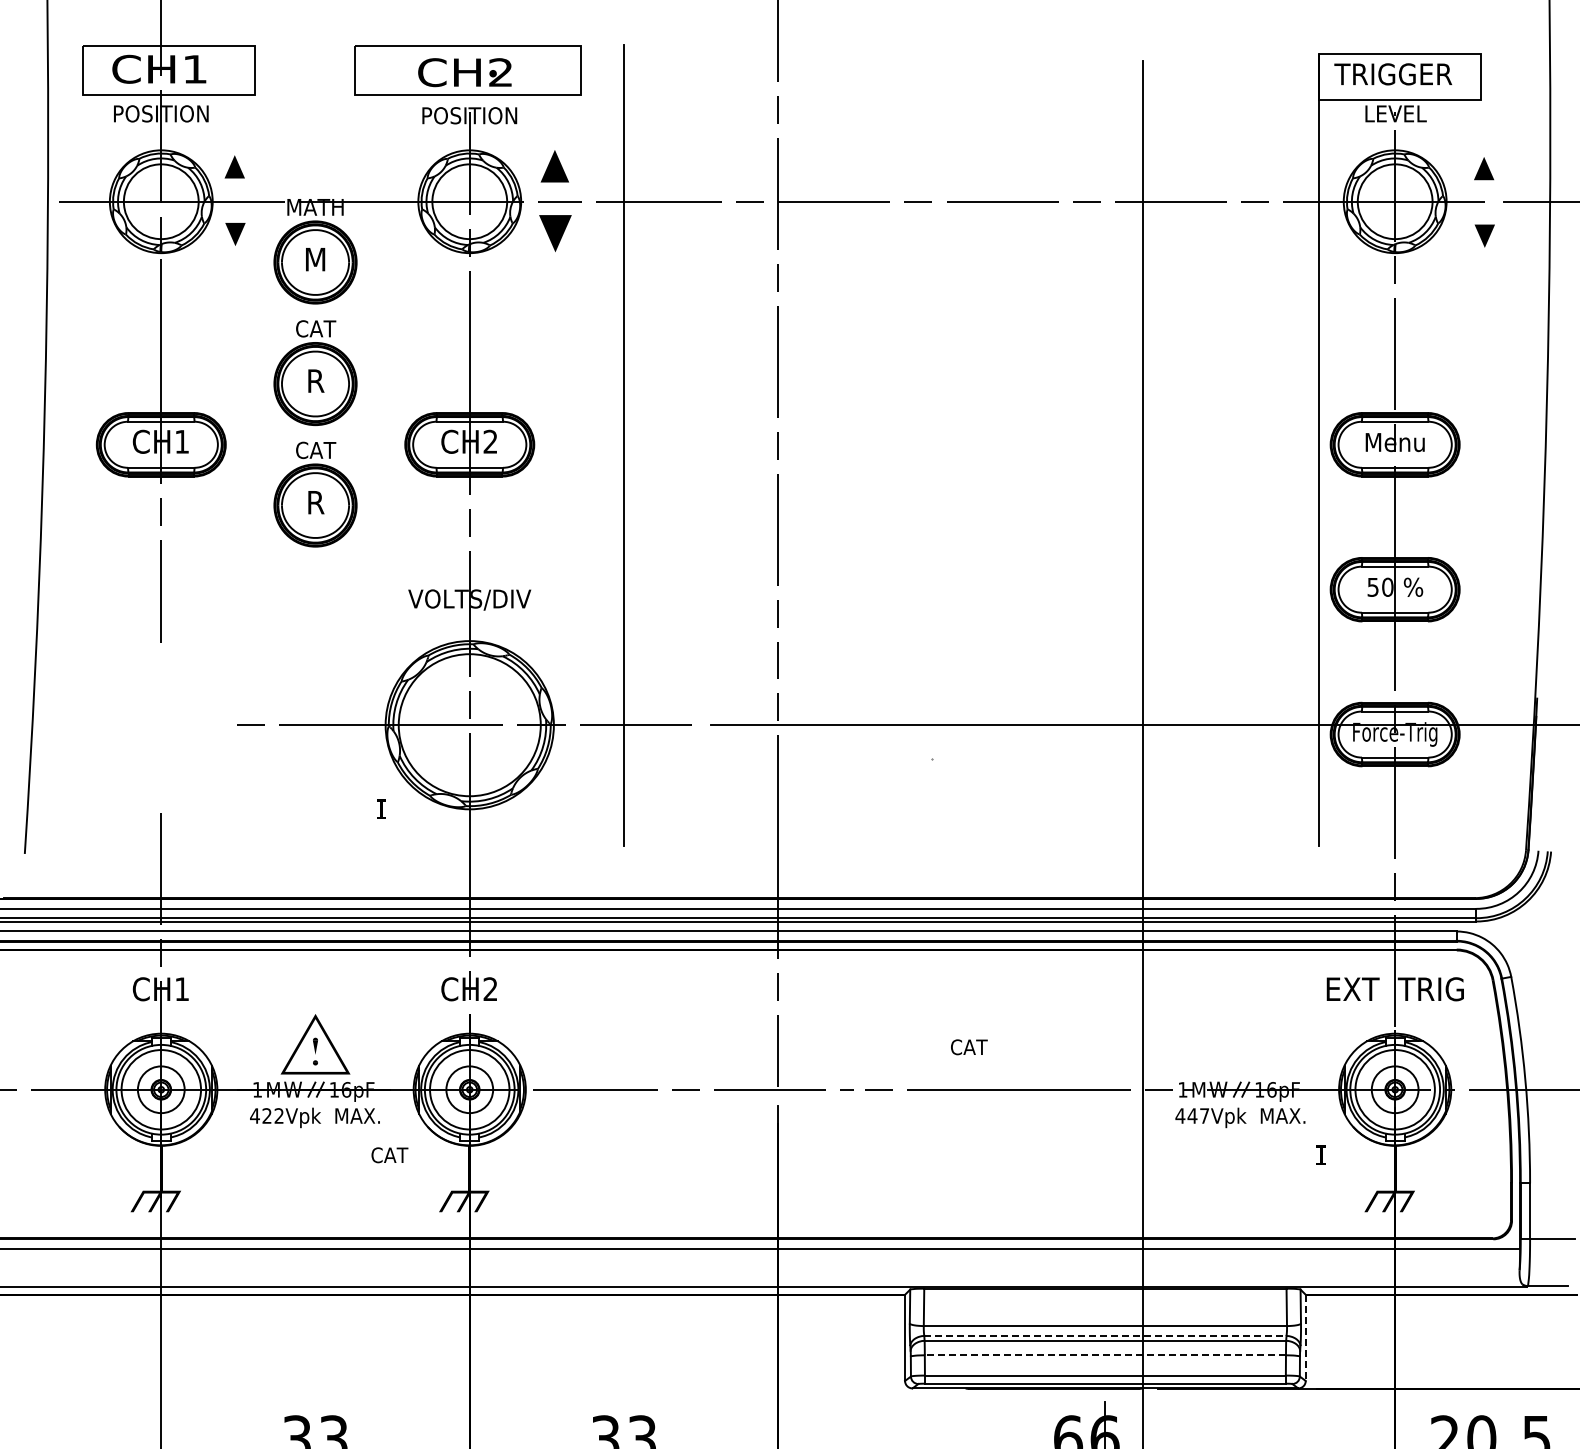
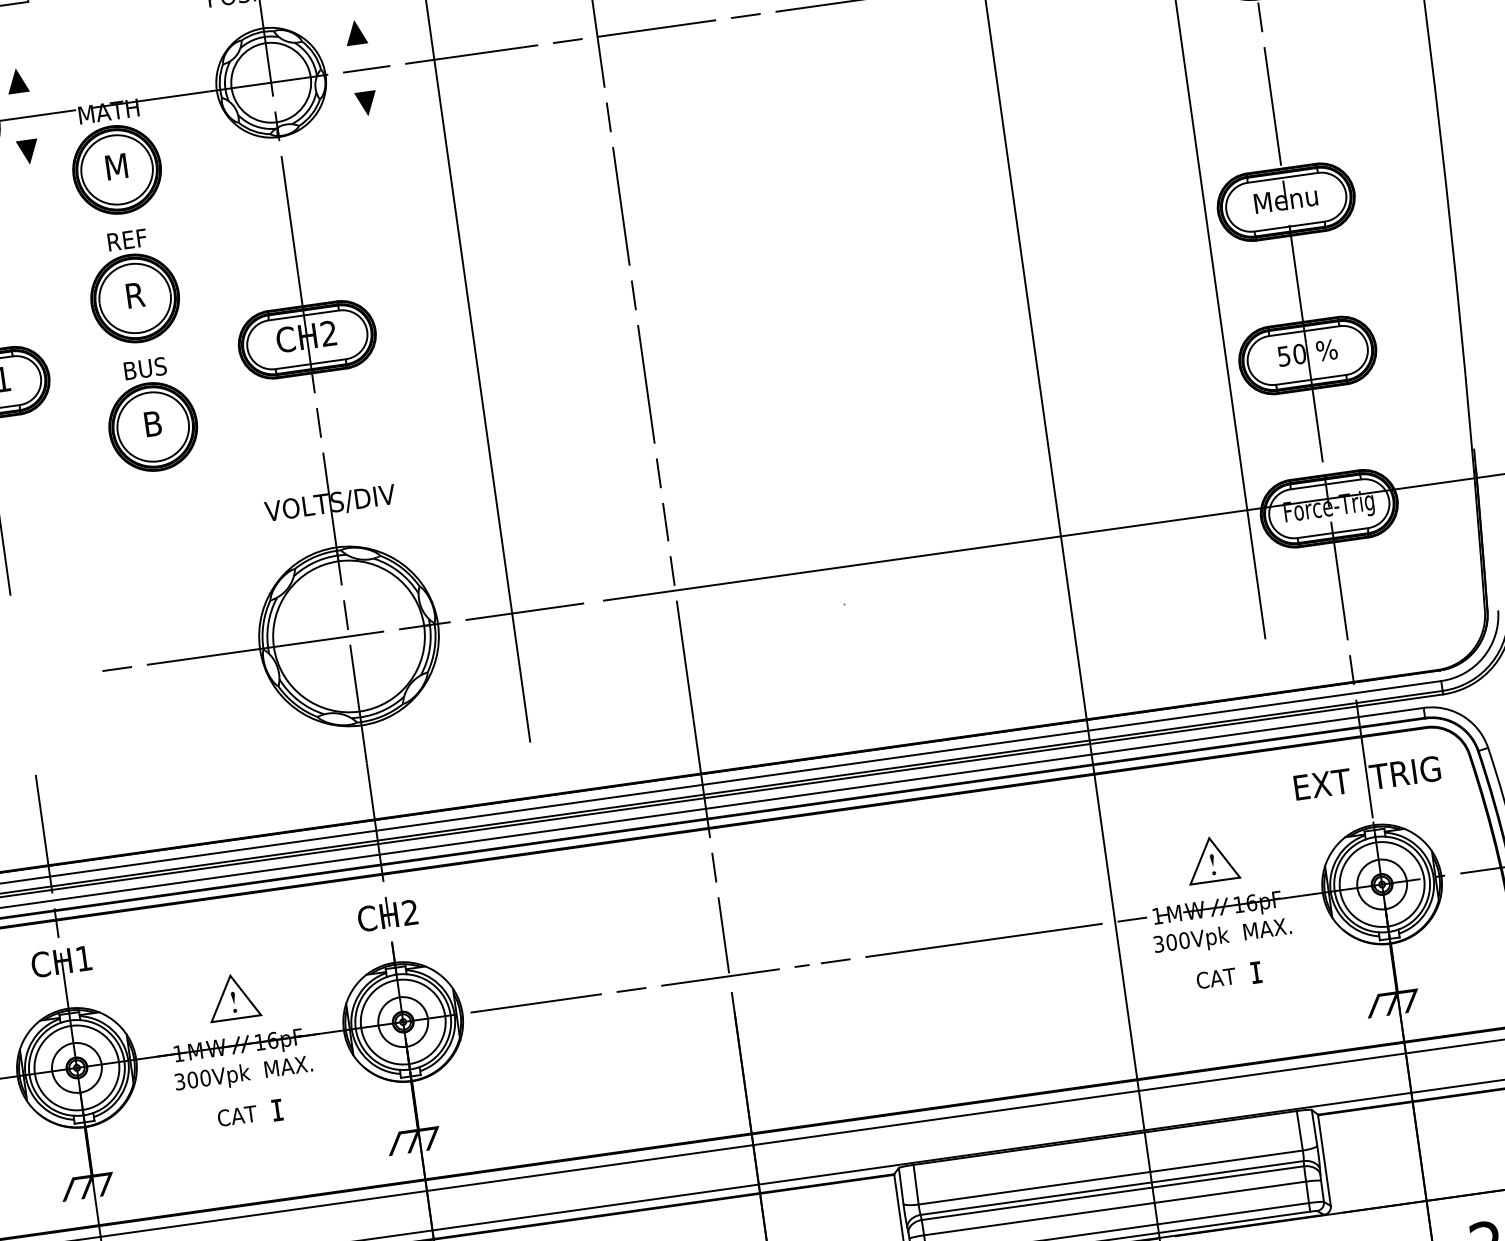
part: (554, 165) -> (355, 31), size x0.71
part: (555, 233) -> (366, 103), size x0.62
text: (316, 328) -> (127, 239), CAT -> REF
text: (316, 450) -> (146, 368), CAT -> BUS
text: (316, 502) -> (153, 423), R -> B
part: (381, 808) -> (277, 1109), moved
part: (315, 1043) -> (233, 996), size x0.71
part: (1240, 1044) -> (1211, 859), added
text: (969, 1047) -> (1216, 978), moved
text: (266, 1115) -> (192, 1079), 422Vpk -> 300Vpk
text: (1192, 1115) -> (1171, 941), 447Vpk -> 300Vpk
part: (1320, 1154) -> (1255, 972), moved
text: (389, 1155) -> (237, 1116), moved
line: (1105, 1335) -> (1112, 1187), dashed -> solid
line: (1305, 1338) -> (1324, 1160), dashed -> solid
line: (1105, 1355) -> (1115, 1208), dashed -> solid

